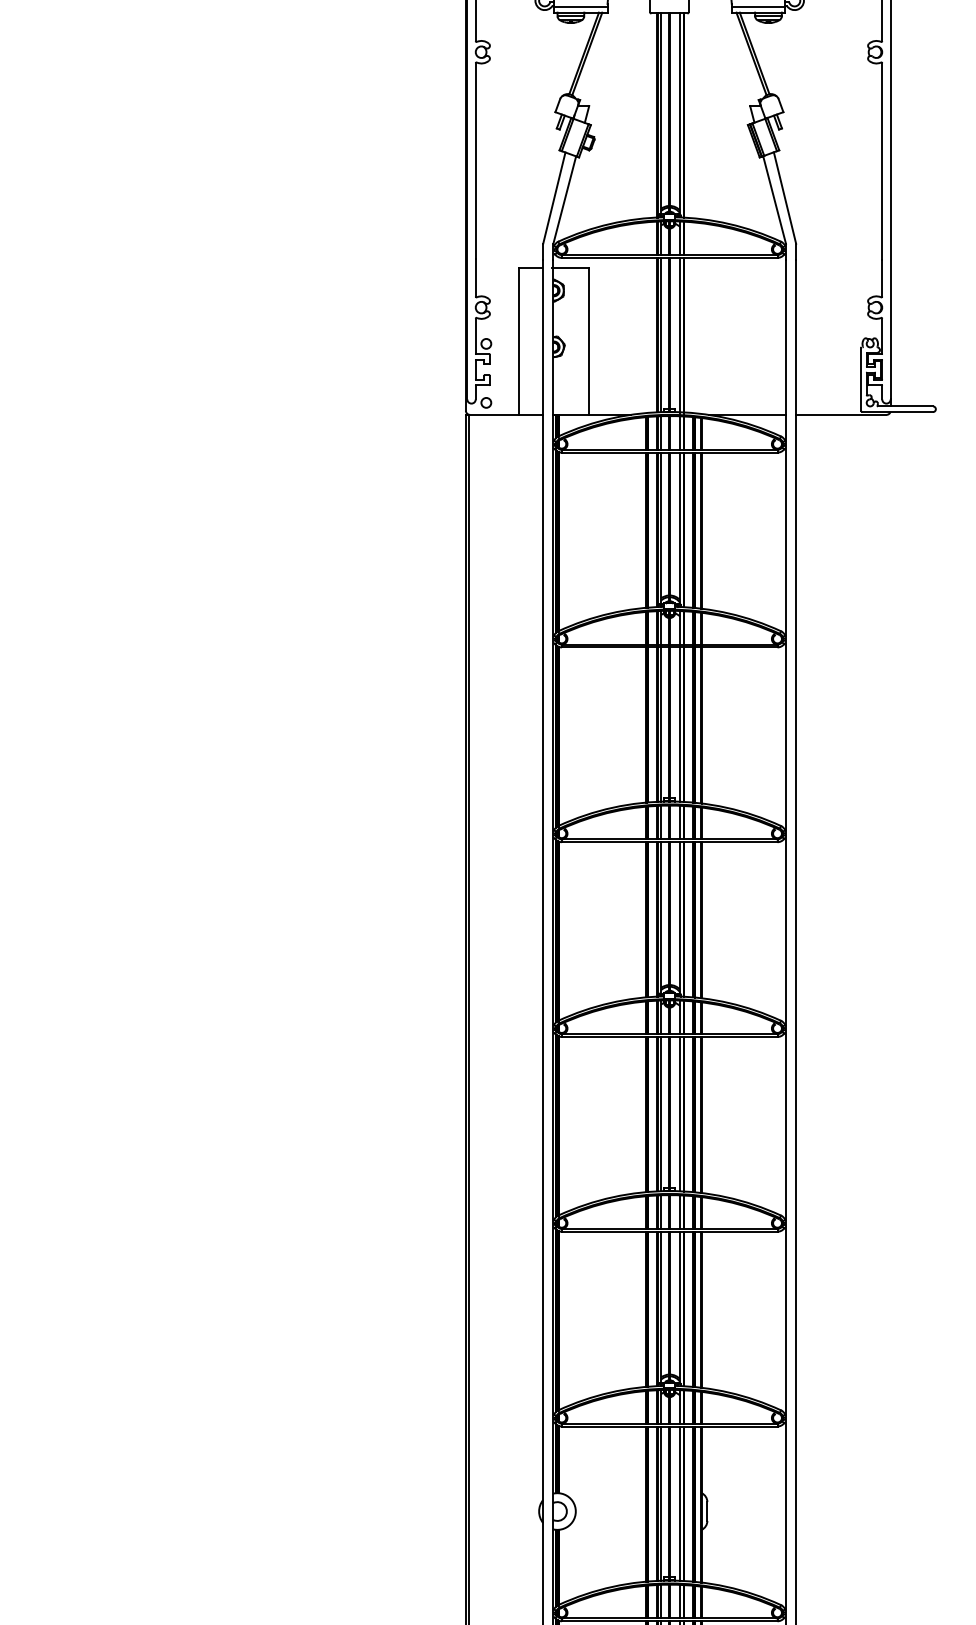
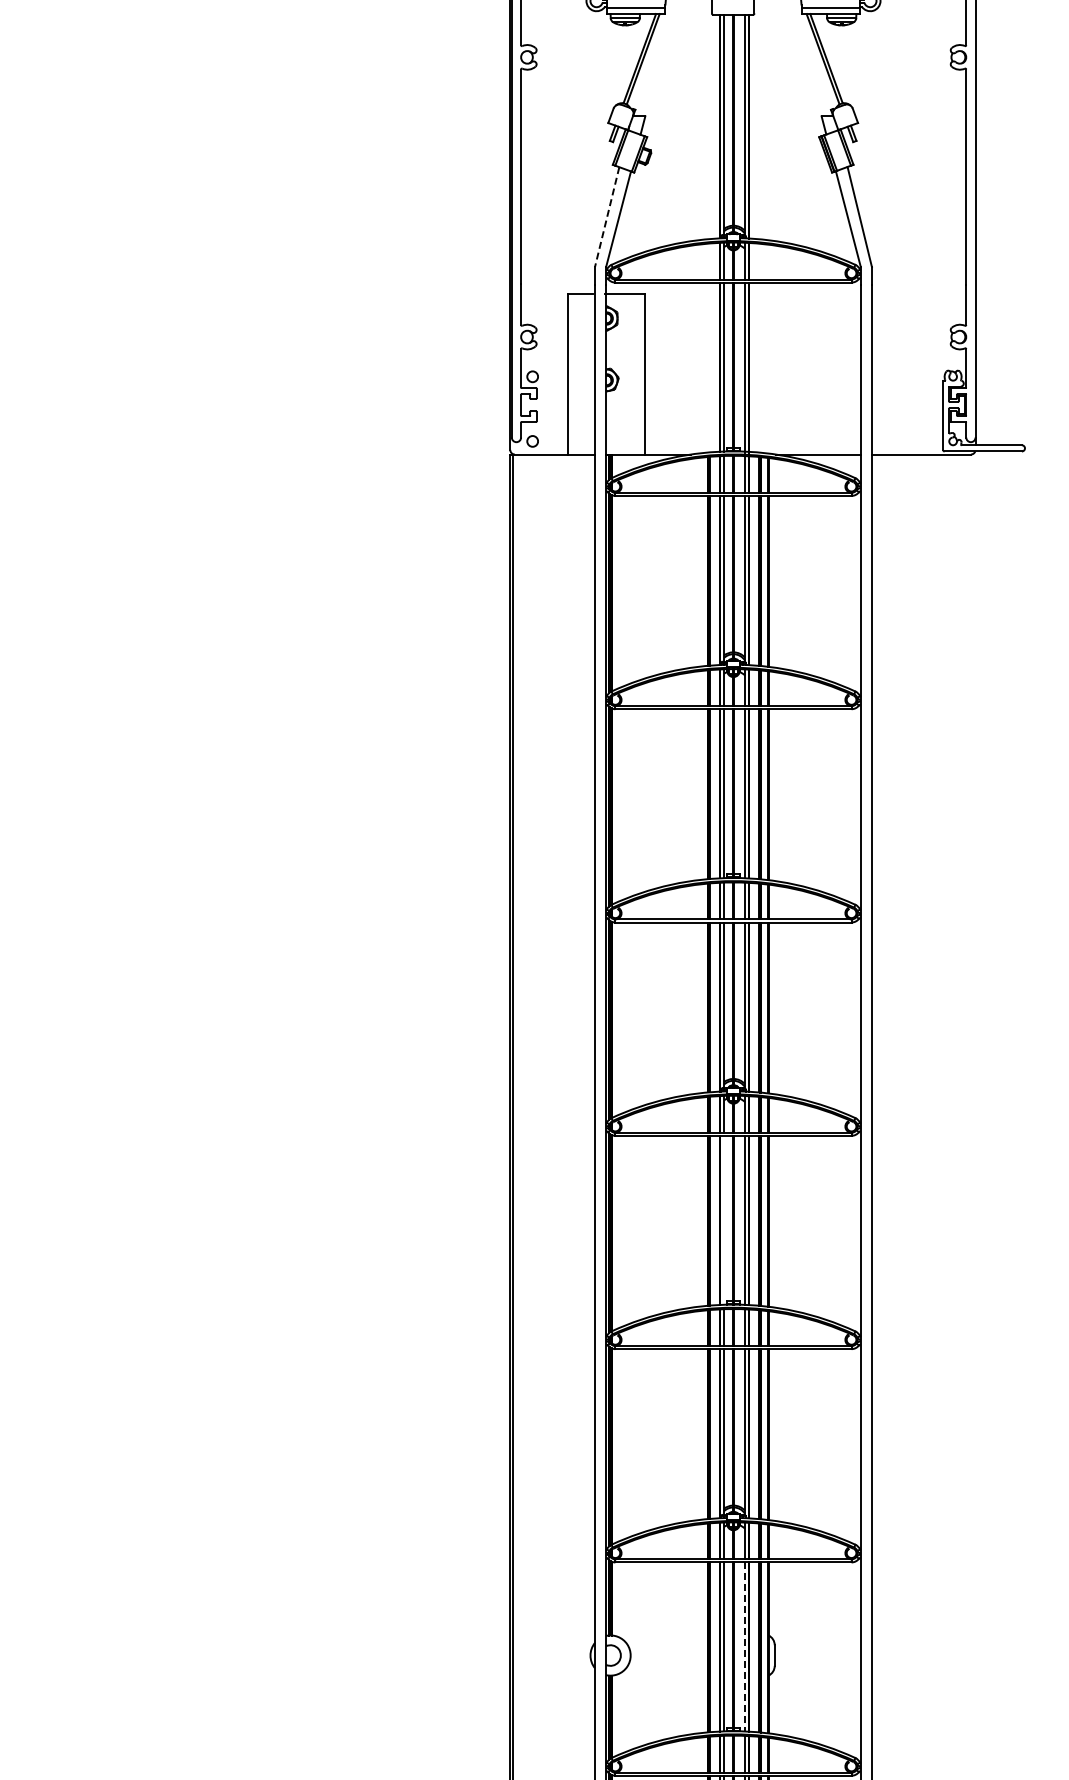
line: (554, 198) -> (607, 217), solid -> dashed
line: (661, 1113) -> (724, 1219), removed
line: (679, 1503) -> (744, 1646), solid -> dashed

